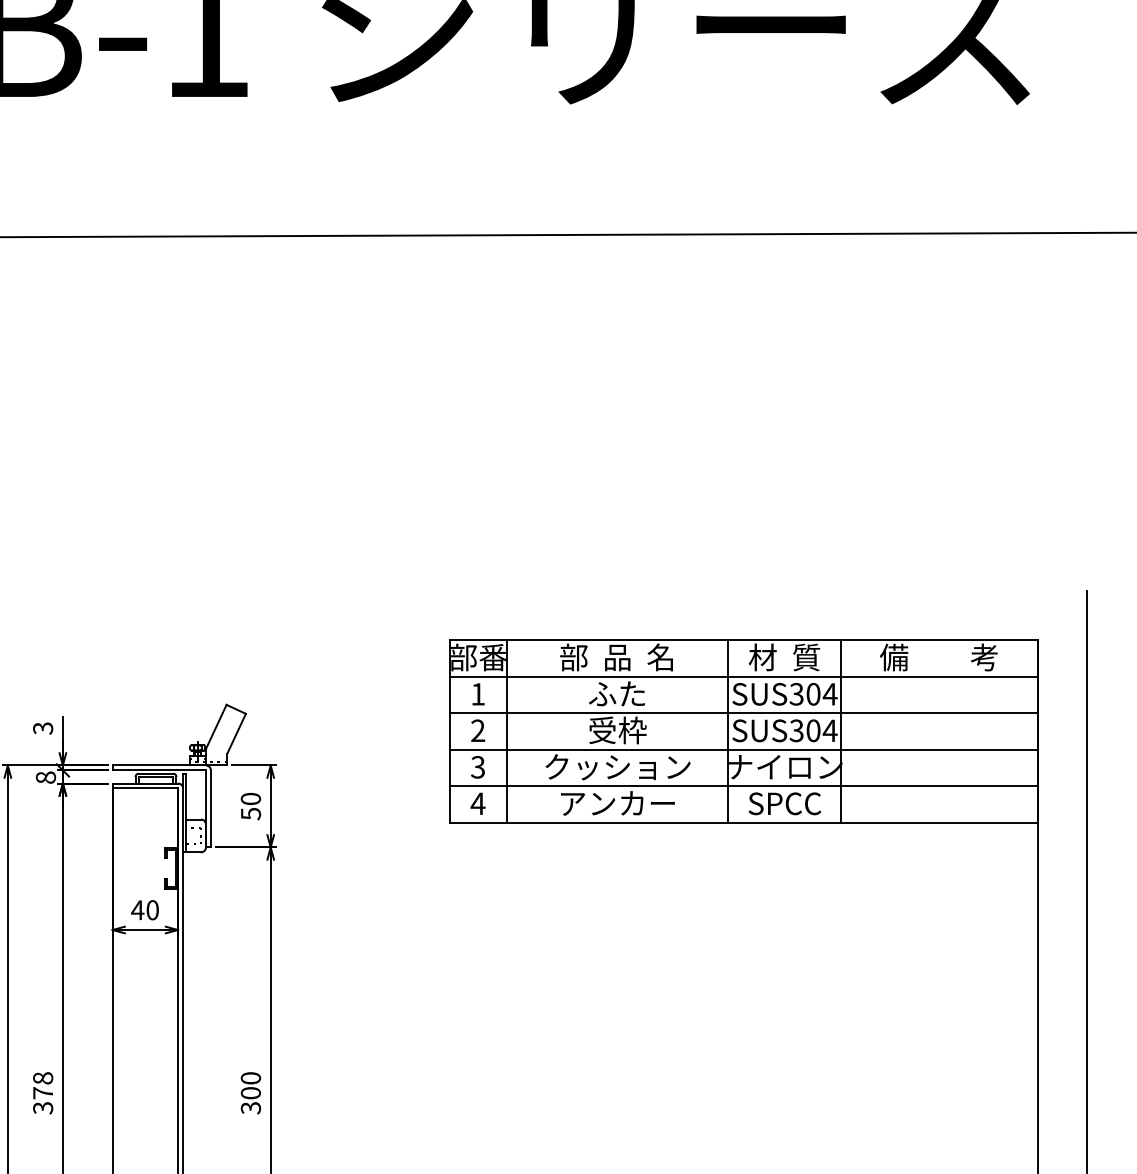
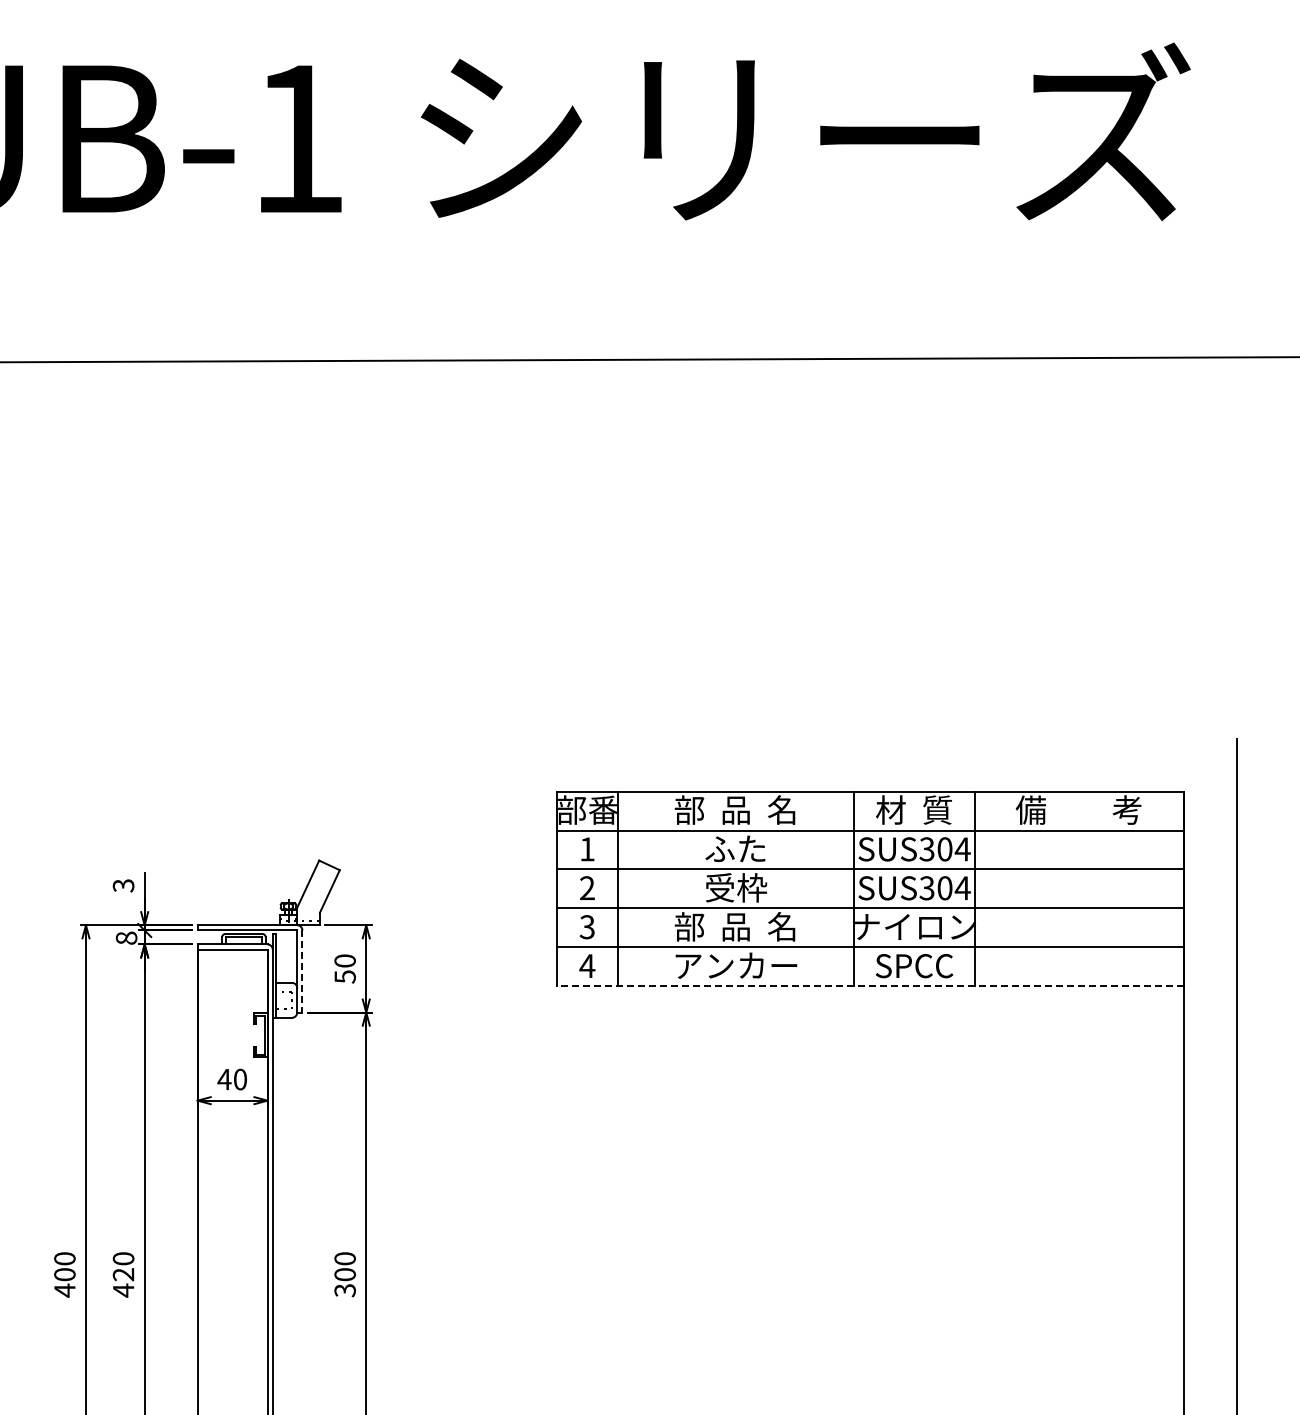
text: (617, 766) -> (736, 926), クッション -> 部  品  名
line: (210, 809) -> (302, 972), solid -> dashed
line: (743, 822) -> (870, 986), solid -> dashed
text: (43, 1093) -> (123, 1274), 378 -> 420

